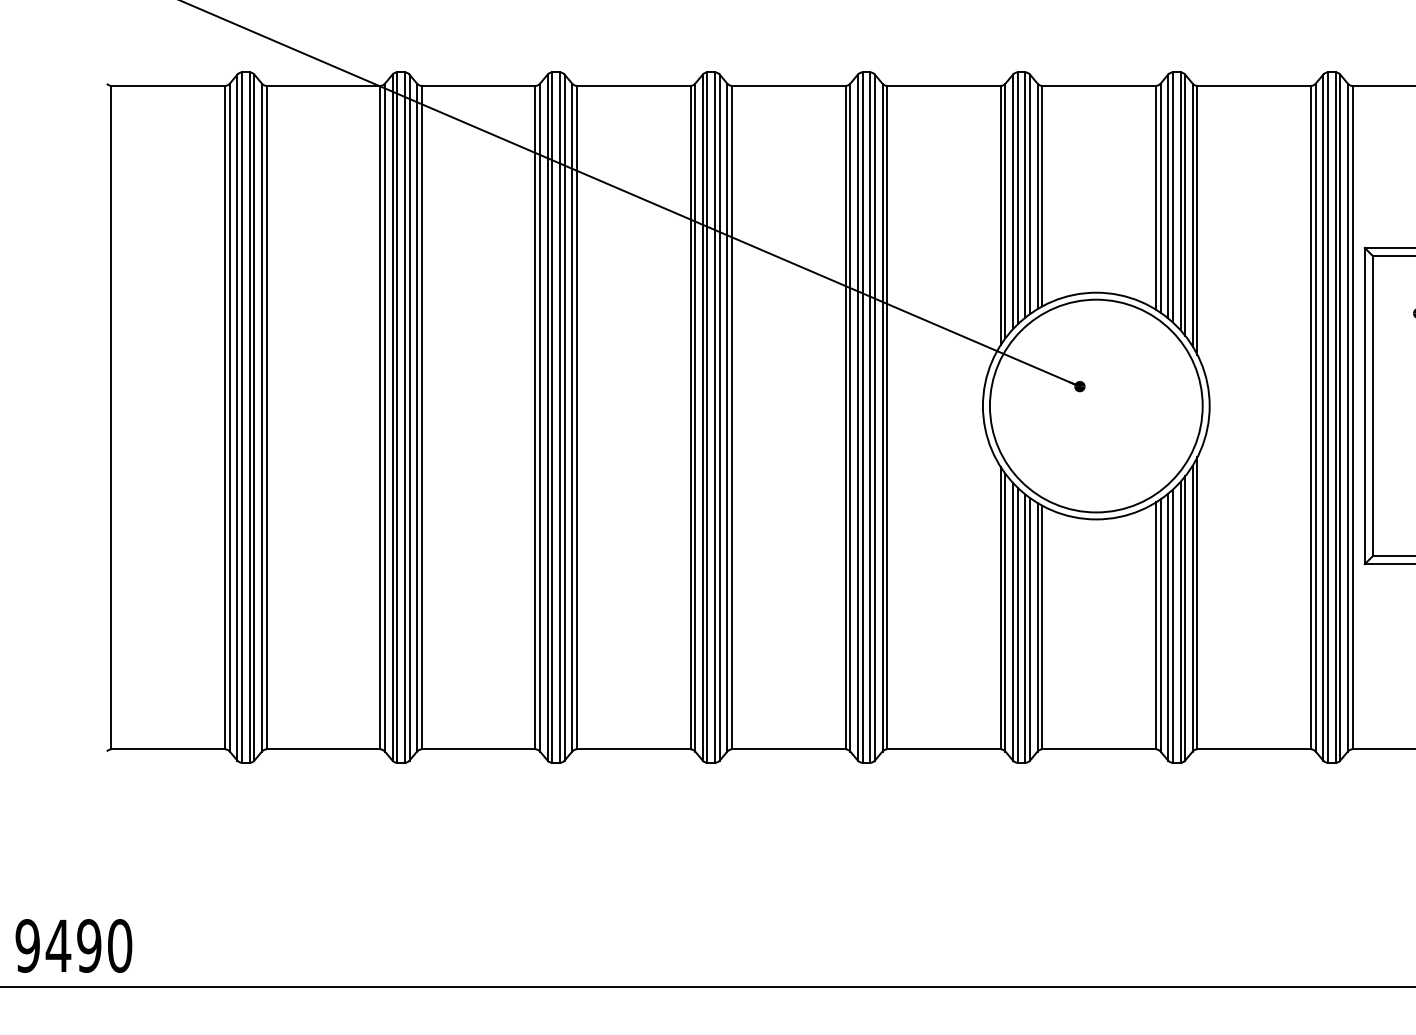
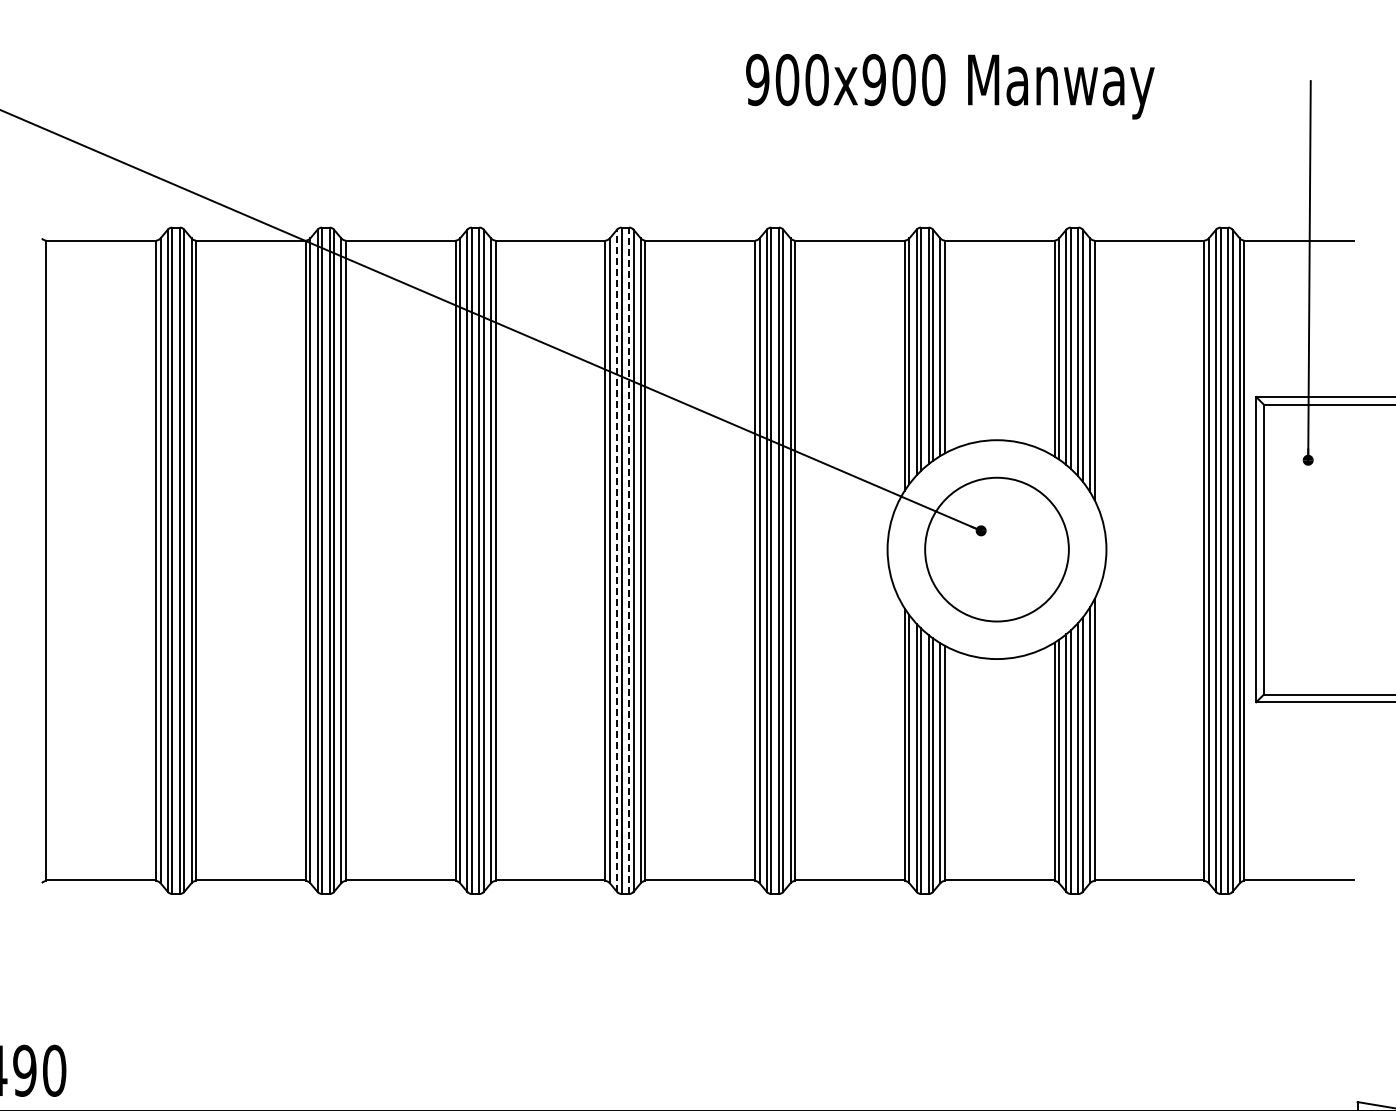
circle: (1095, 405) -> (996, 549), size x0.7
line: (703, 417) -> (617, 560), solid -> dashed
line: (715, 417) -> (629, 560), solid -> dashed

